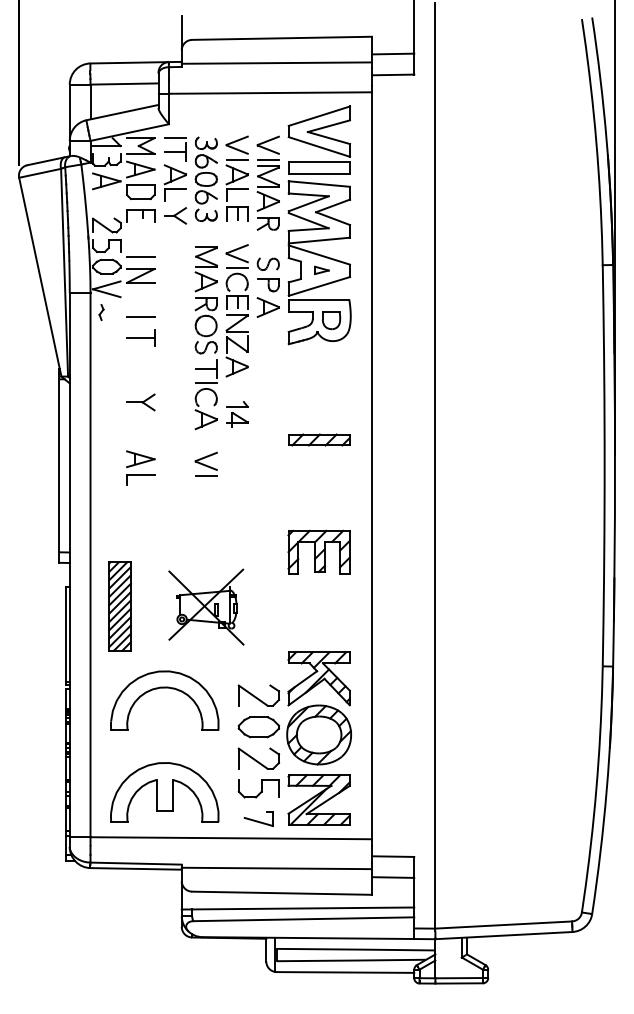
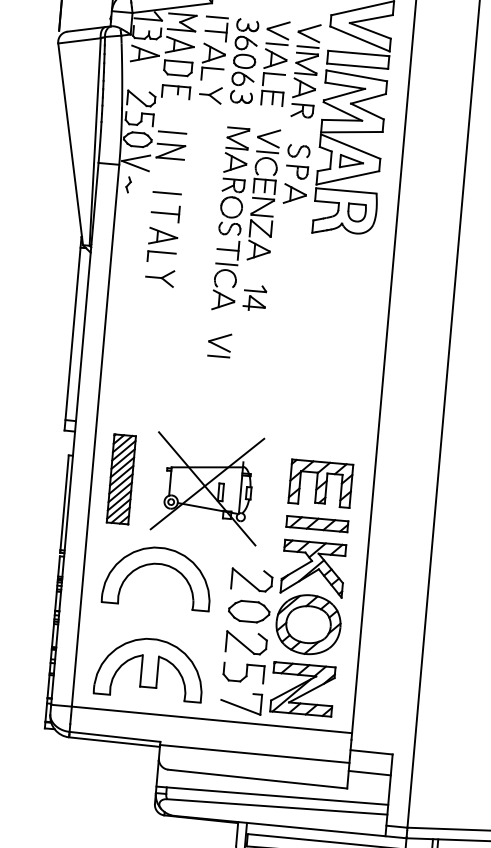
part: (321, 270) -> (351, 162), size x1.67
part: (319, 439) -> (317, 523), moved
part: (140, 467) -> (162, 245), moved
part: (318, 551) -> (320, 482), moved
part: (206, 606) -> (207, 486), size x1.43
part: (258, 818) -> (240, 702), size x1.43

